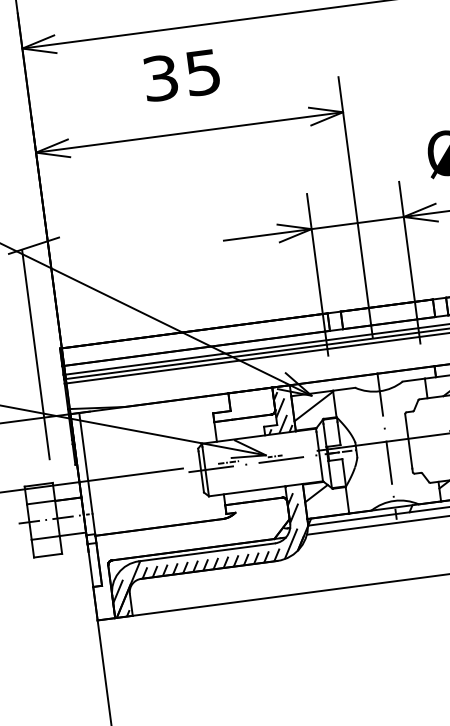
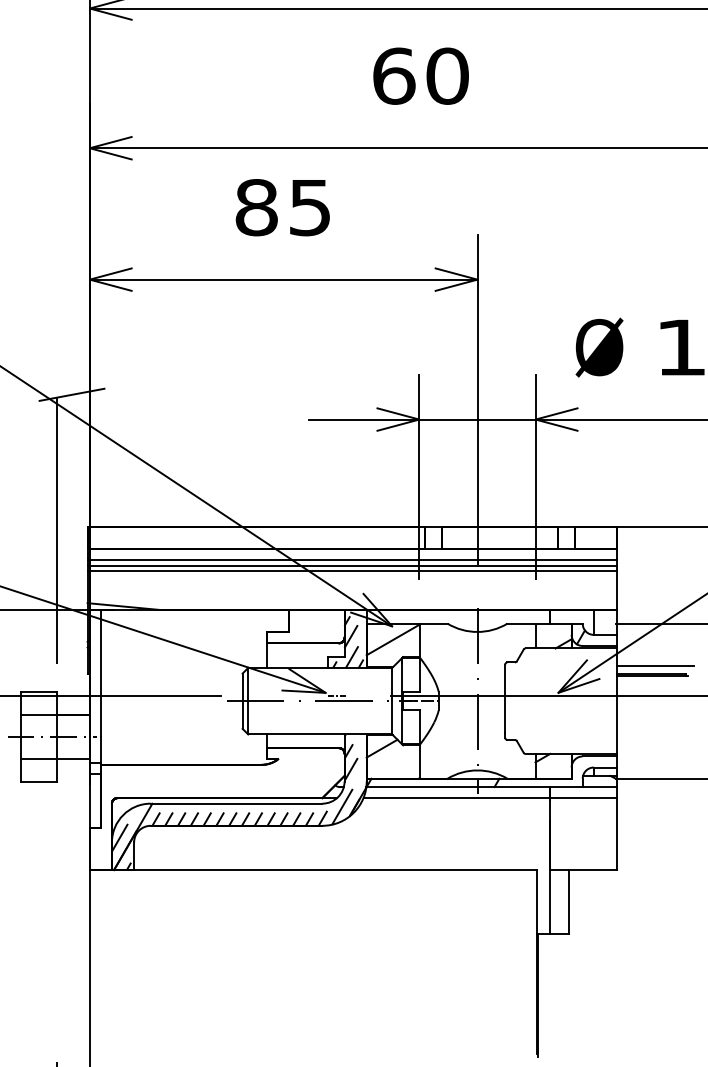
text: (160, 78) -> (256, 207), 35 -> 85
line: (228, 462) -> (277, 695), removed

